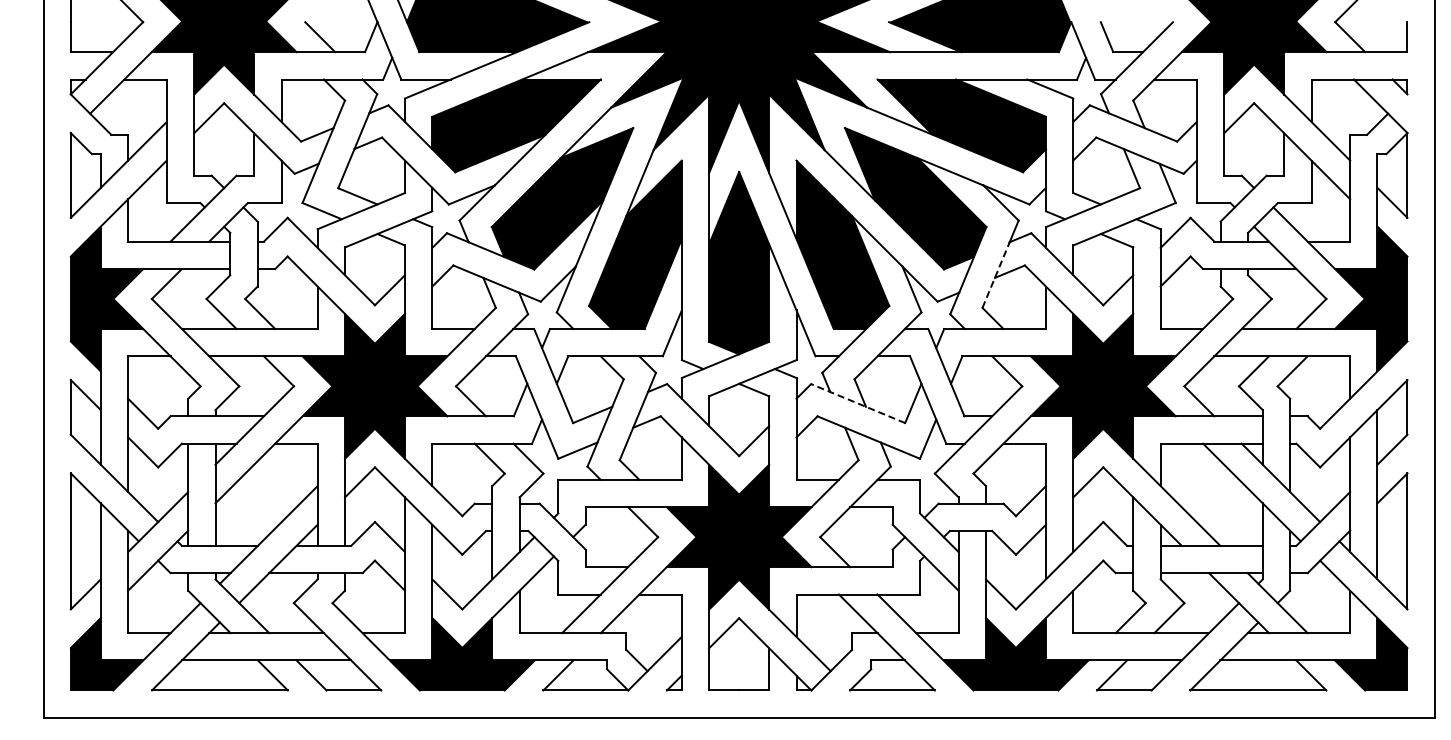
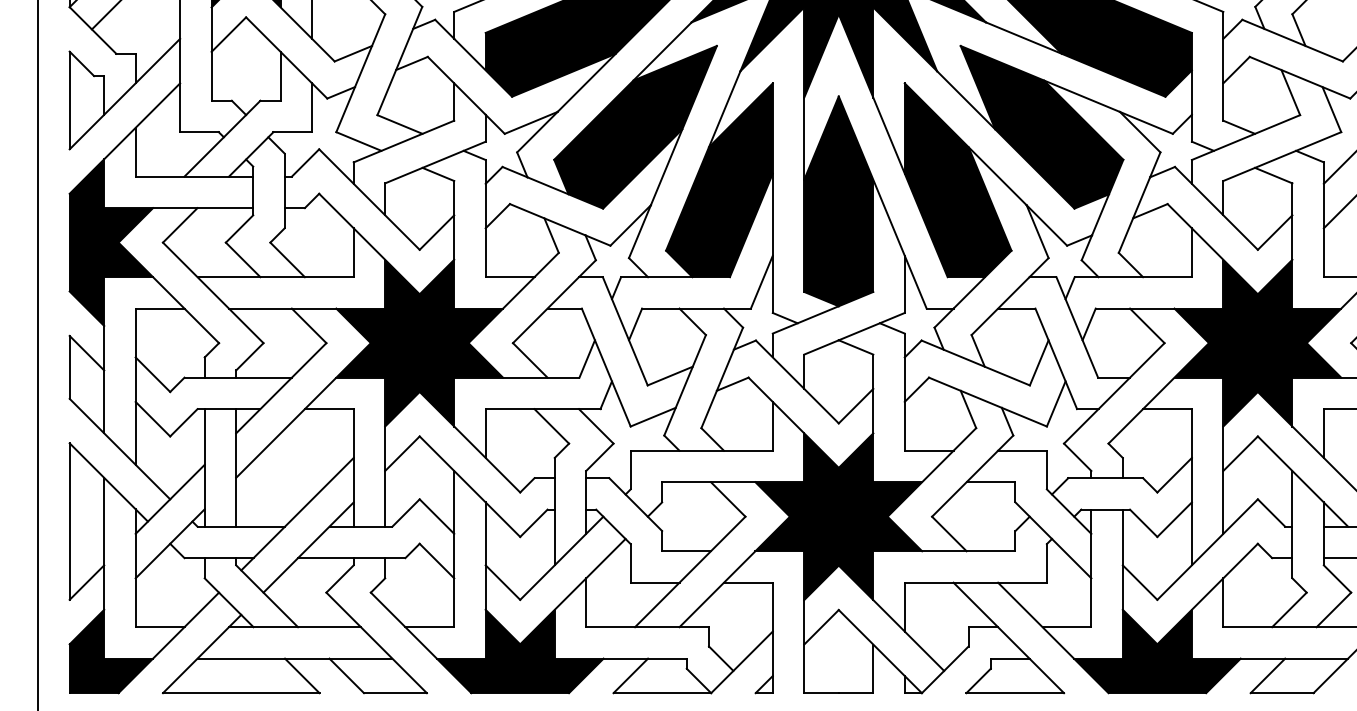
line: (996, 275) -> (1134, 215), dashed -> solid
line: (858, 403) -> (976, 362), dashed -> solid

